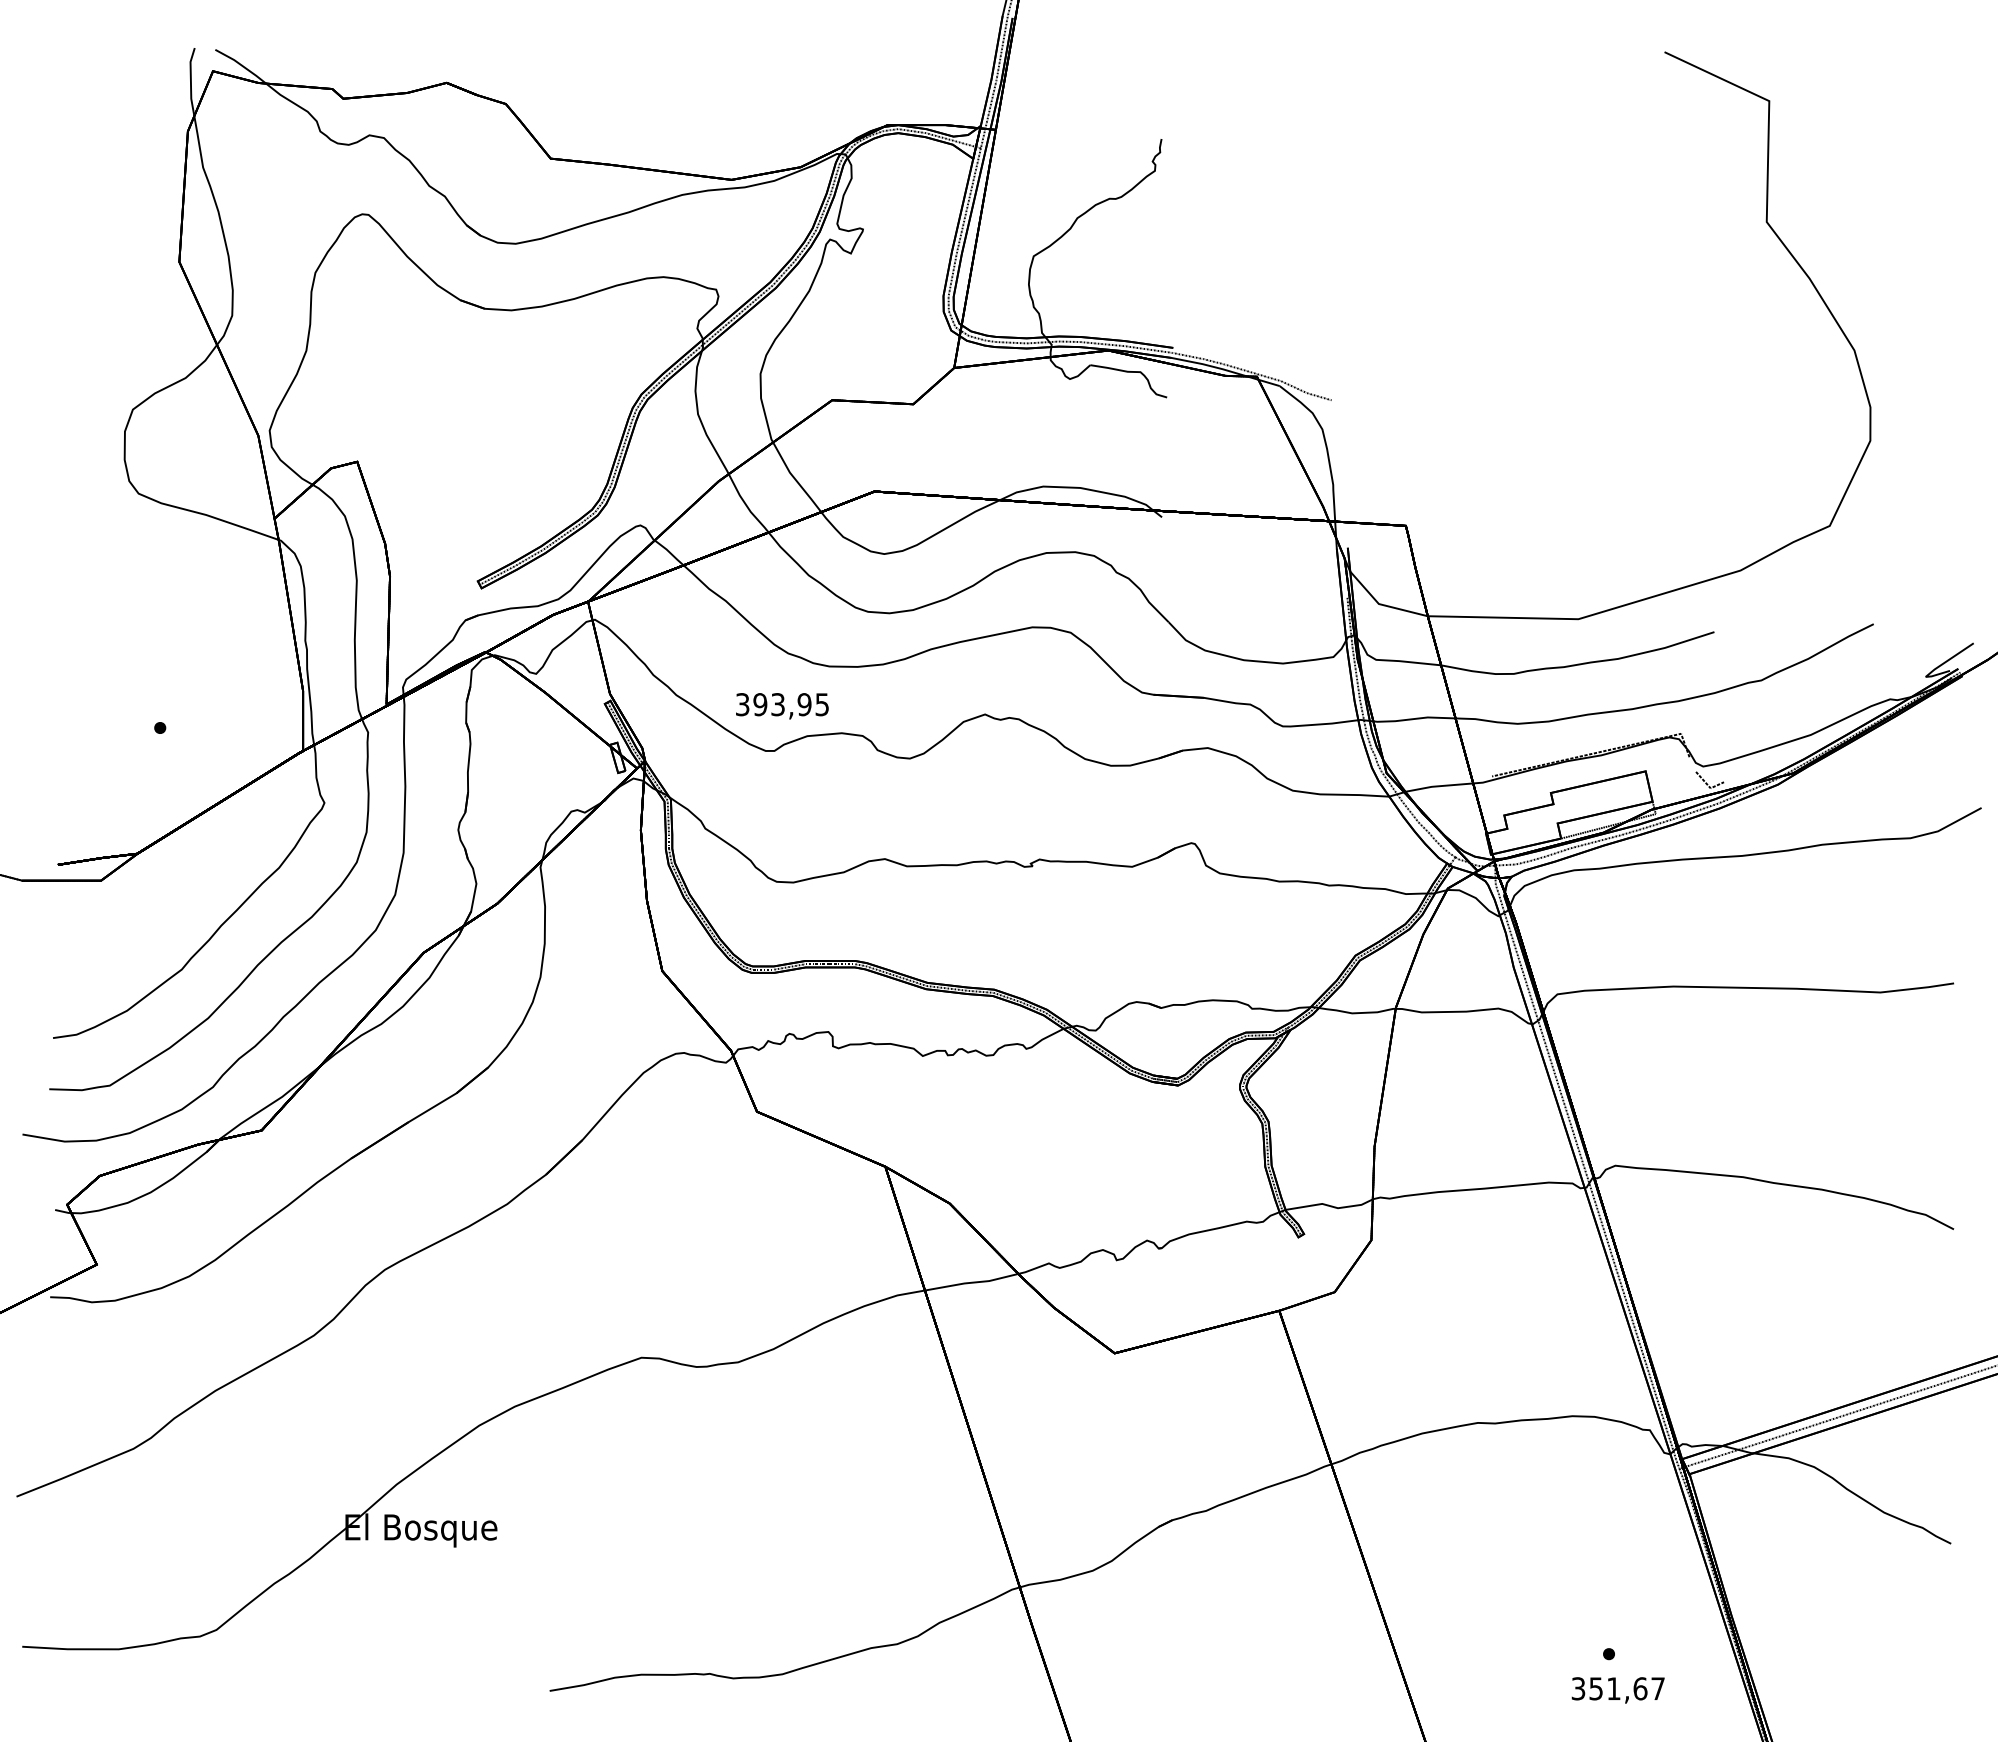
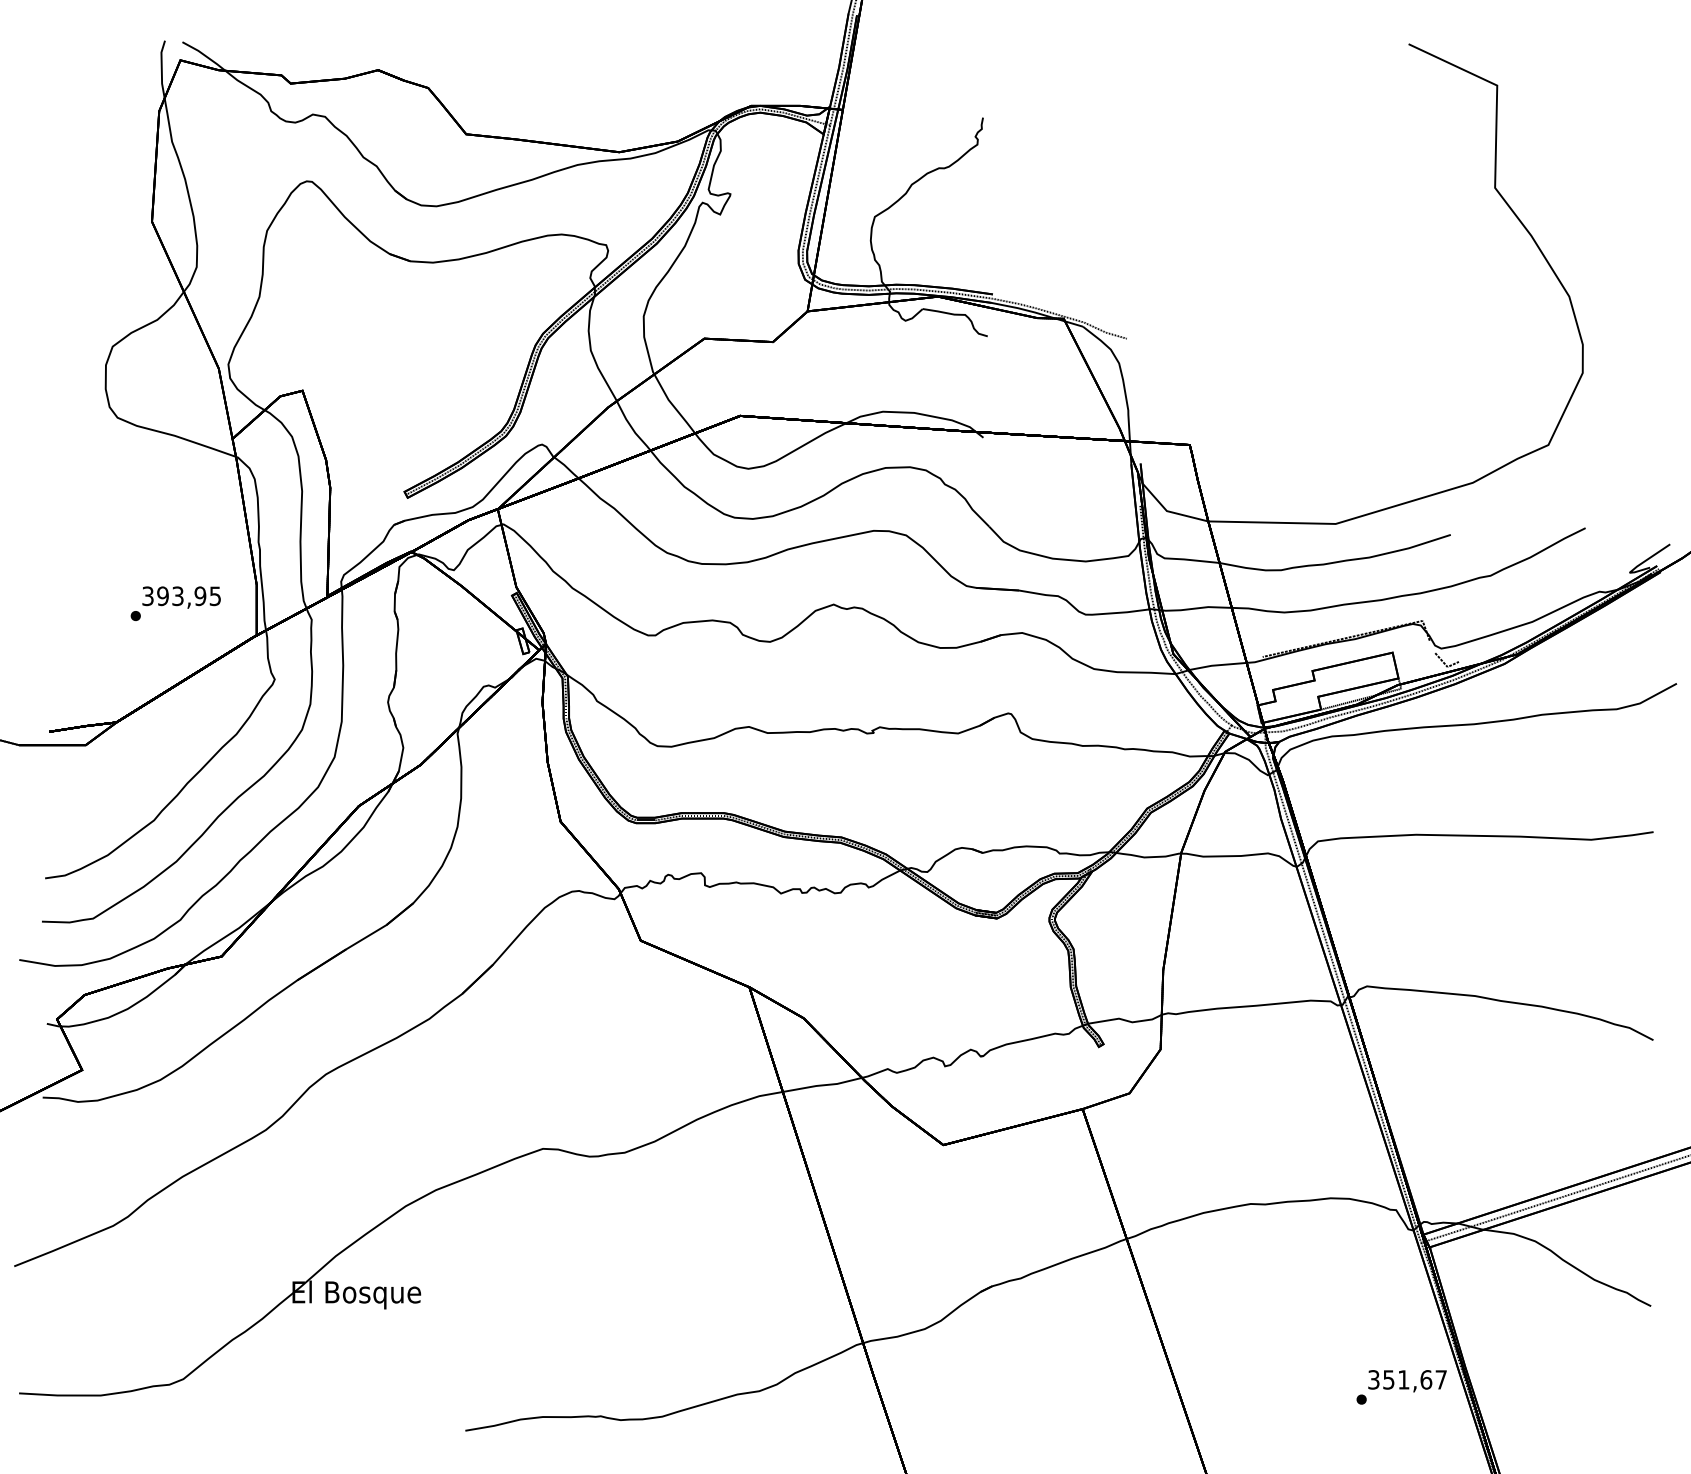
text: (782, 706) -> (181, 597), moved
text: (1617, 1690) -> (1406, 1381), moved

